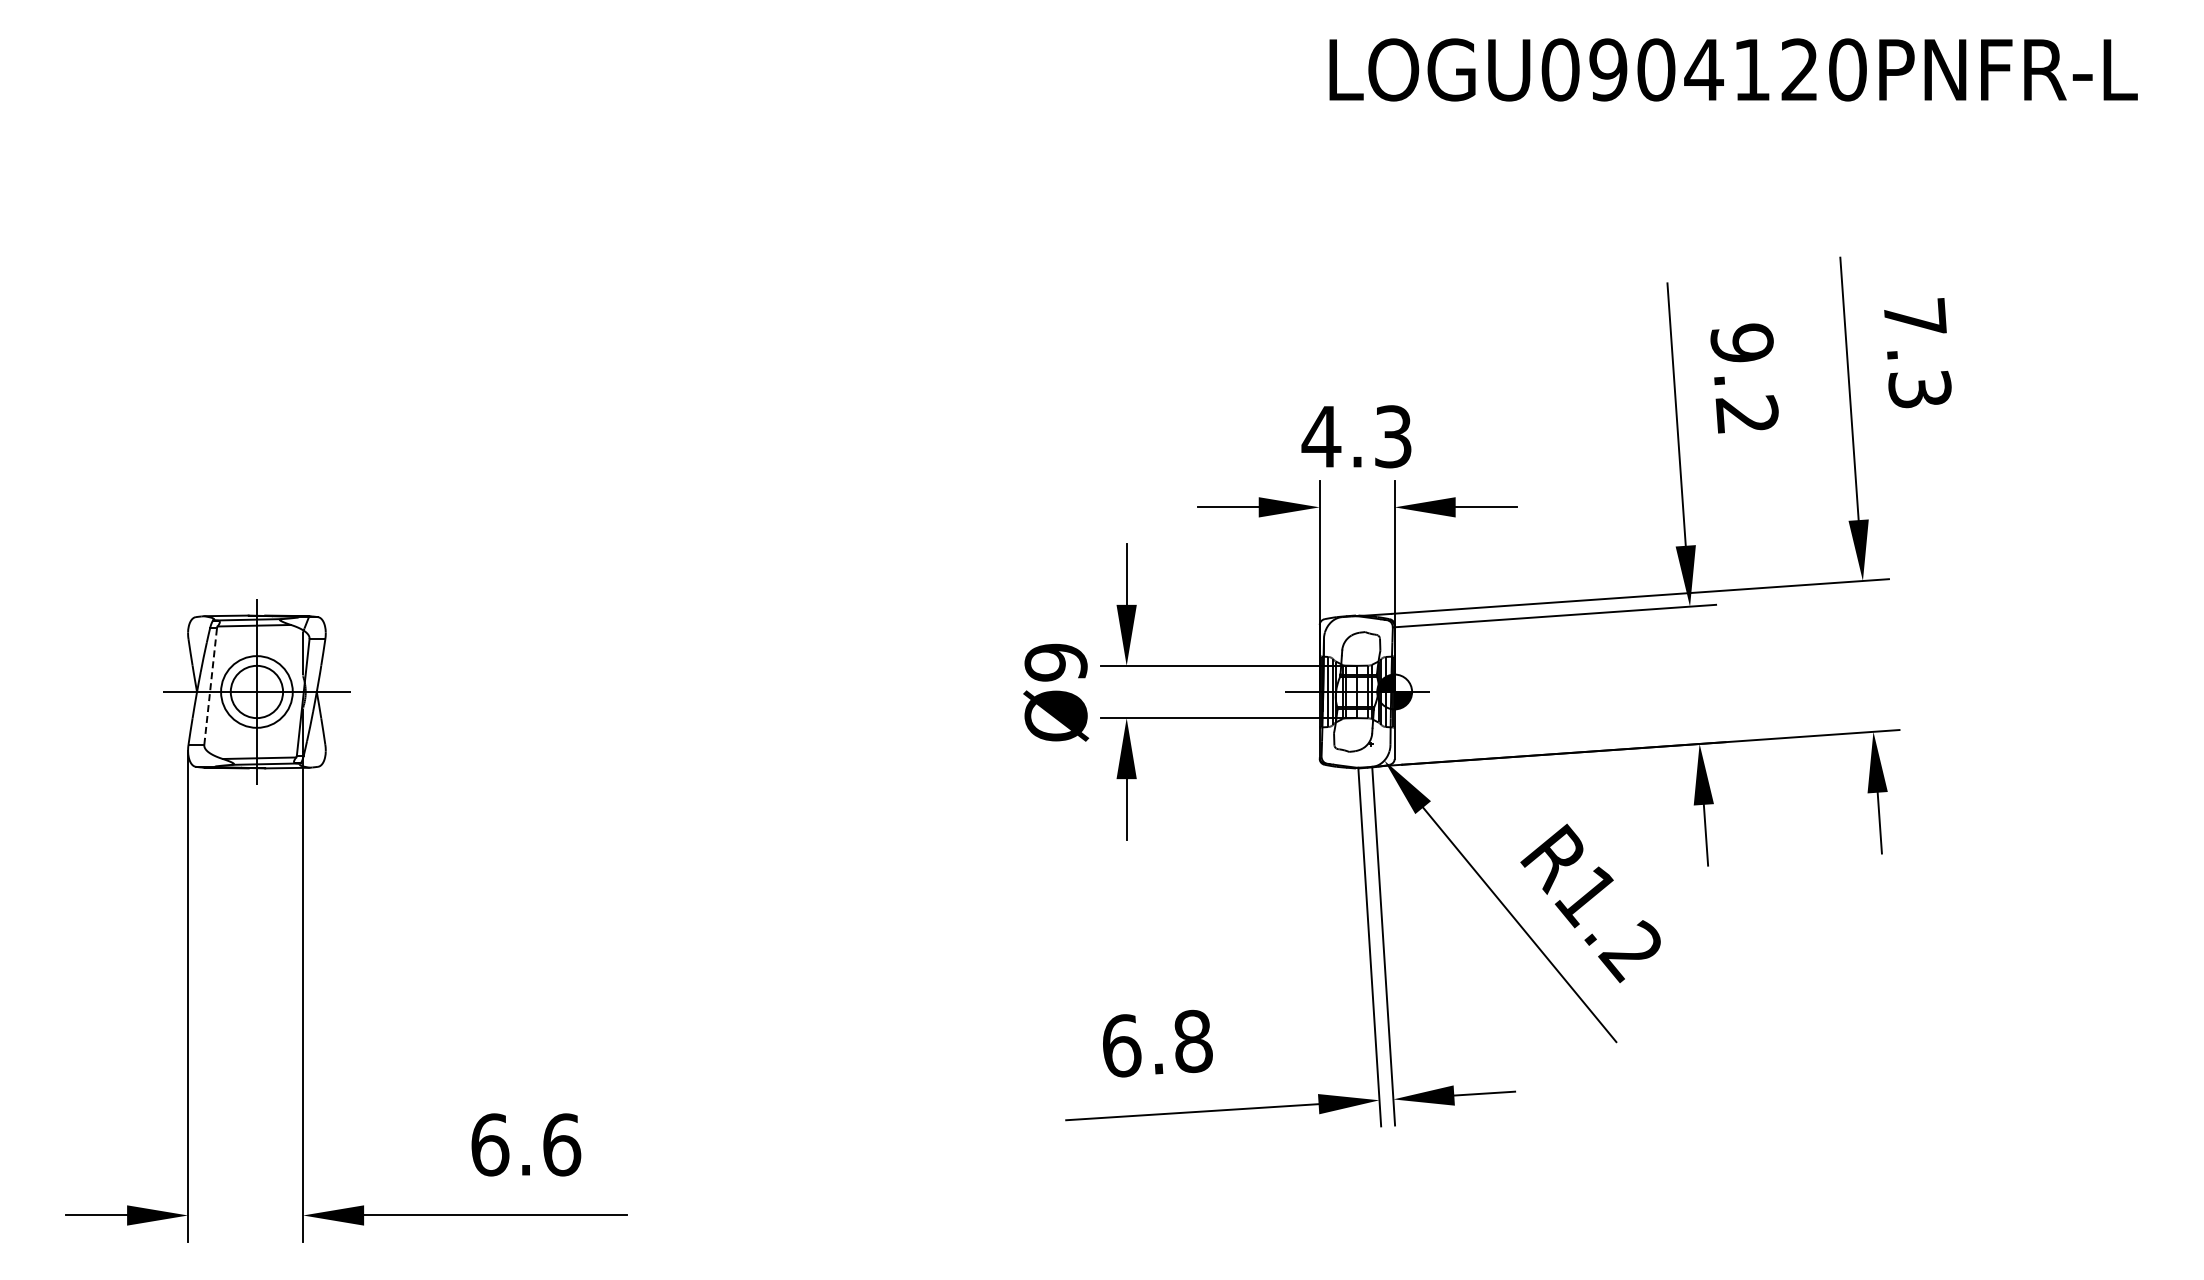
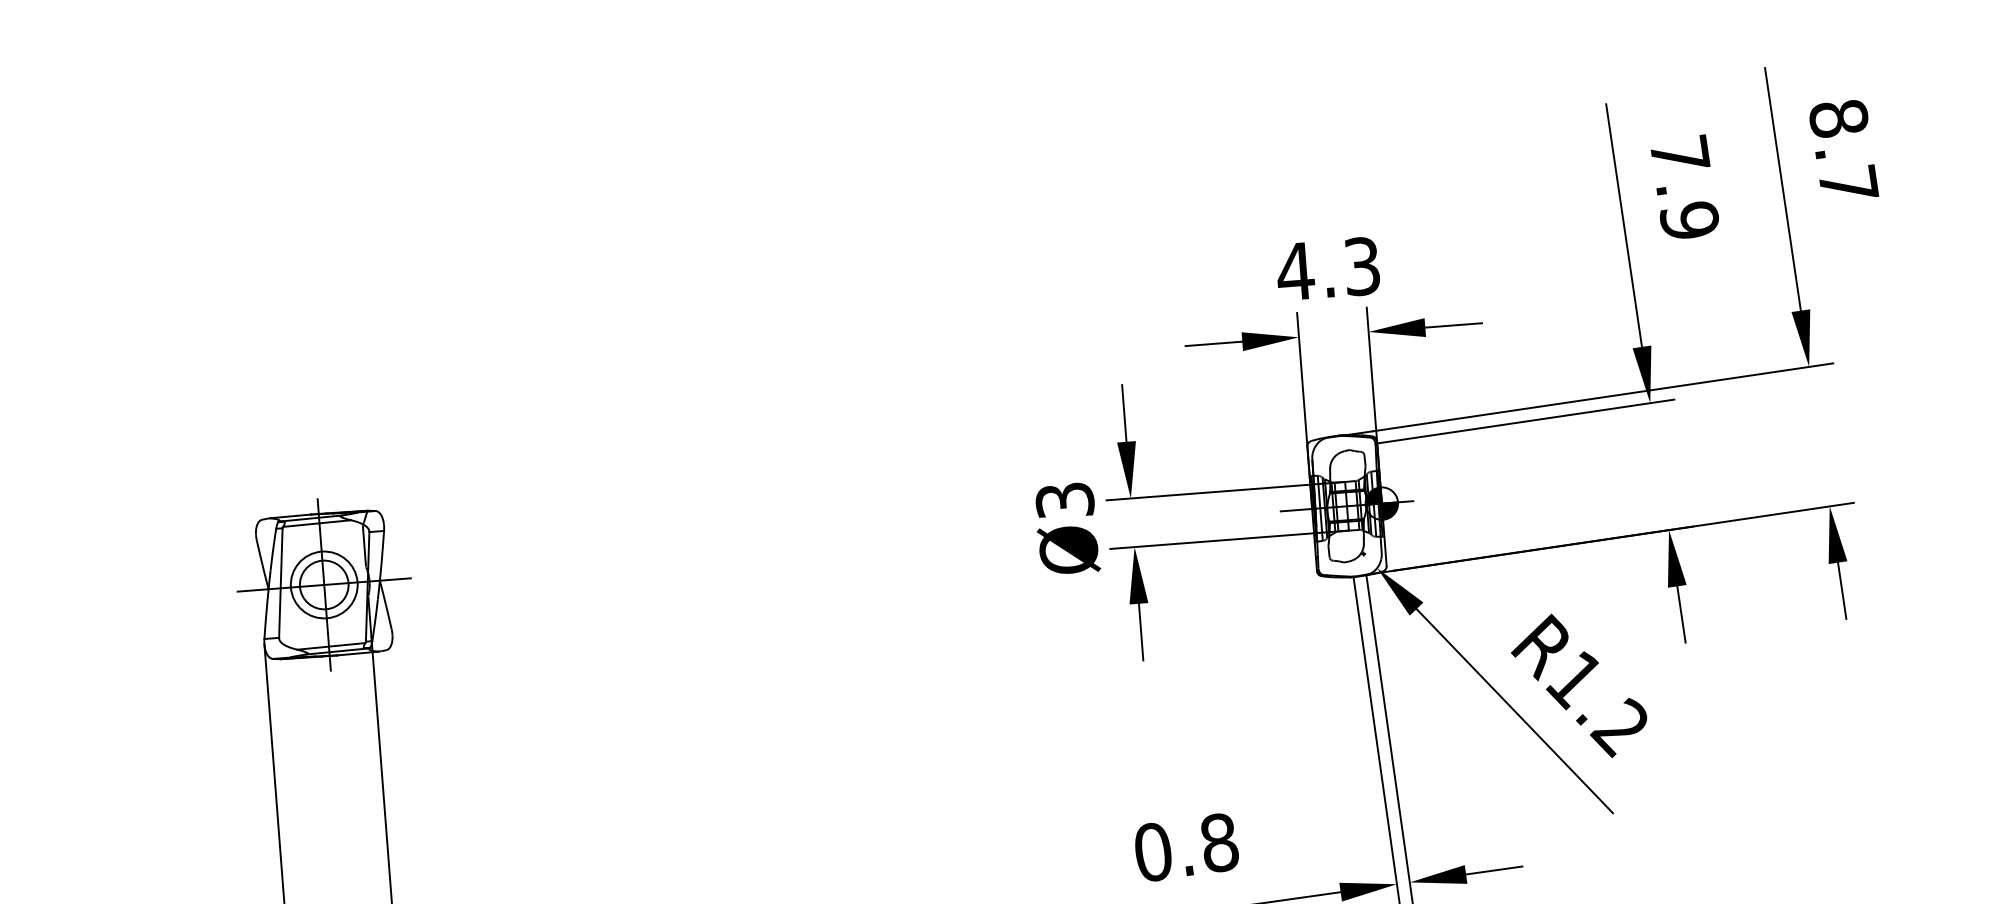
text: (1917, 353) -> (1843, 151), 7.3 -> 8.7
text: (1744, 378) -> (1684, 187), 9.2 -> 7.9
text: (1055, 662) -> (1064, 500), Ø9 -> Ø3
line: (210, 686) -> (280, 583), dashed -> solid
text: (1121, 1045) -> (1153, 851), 6.8 -> 0.8

